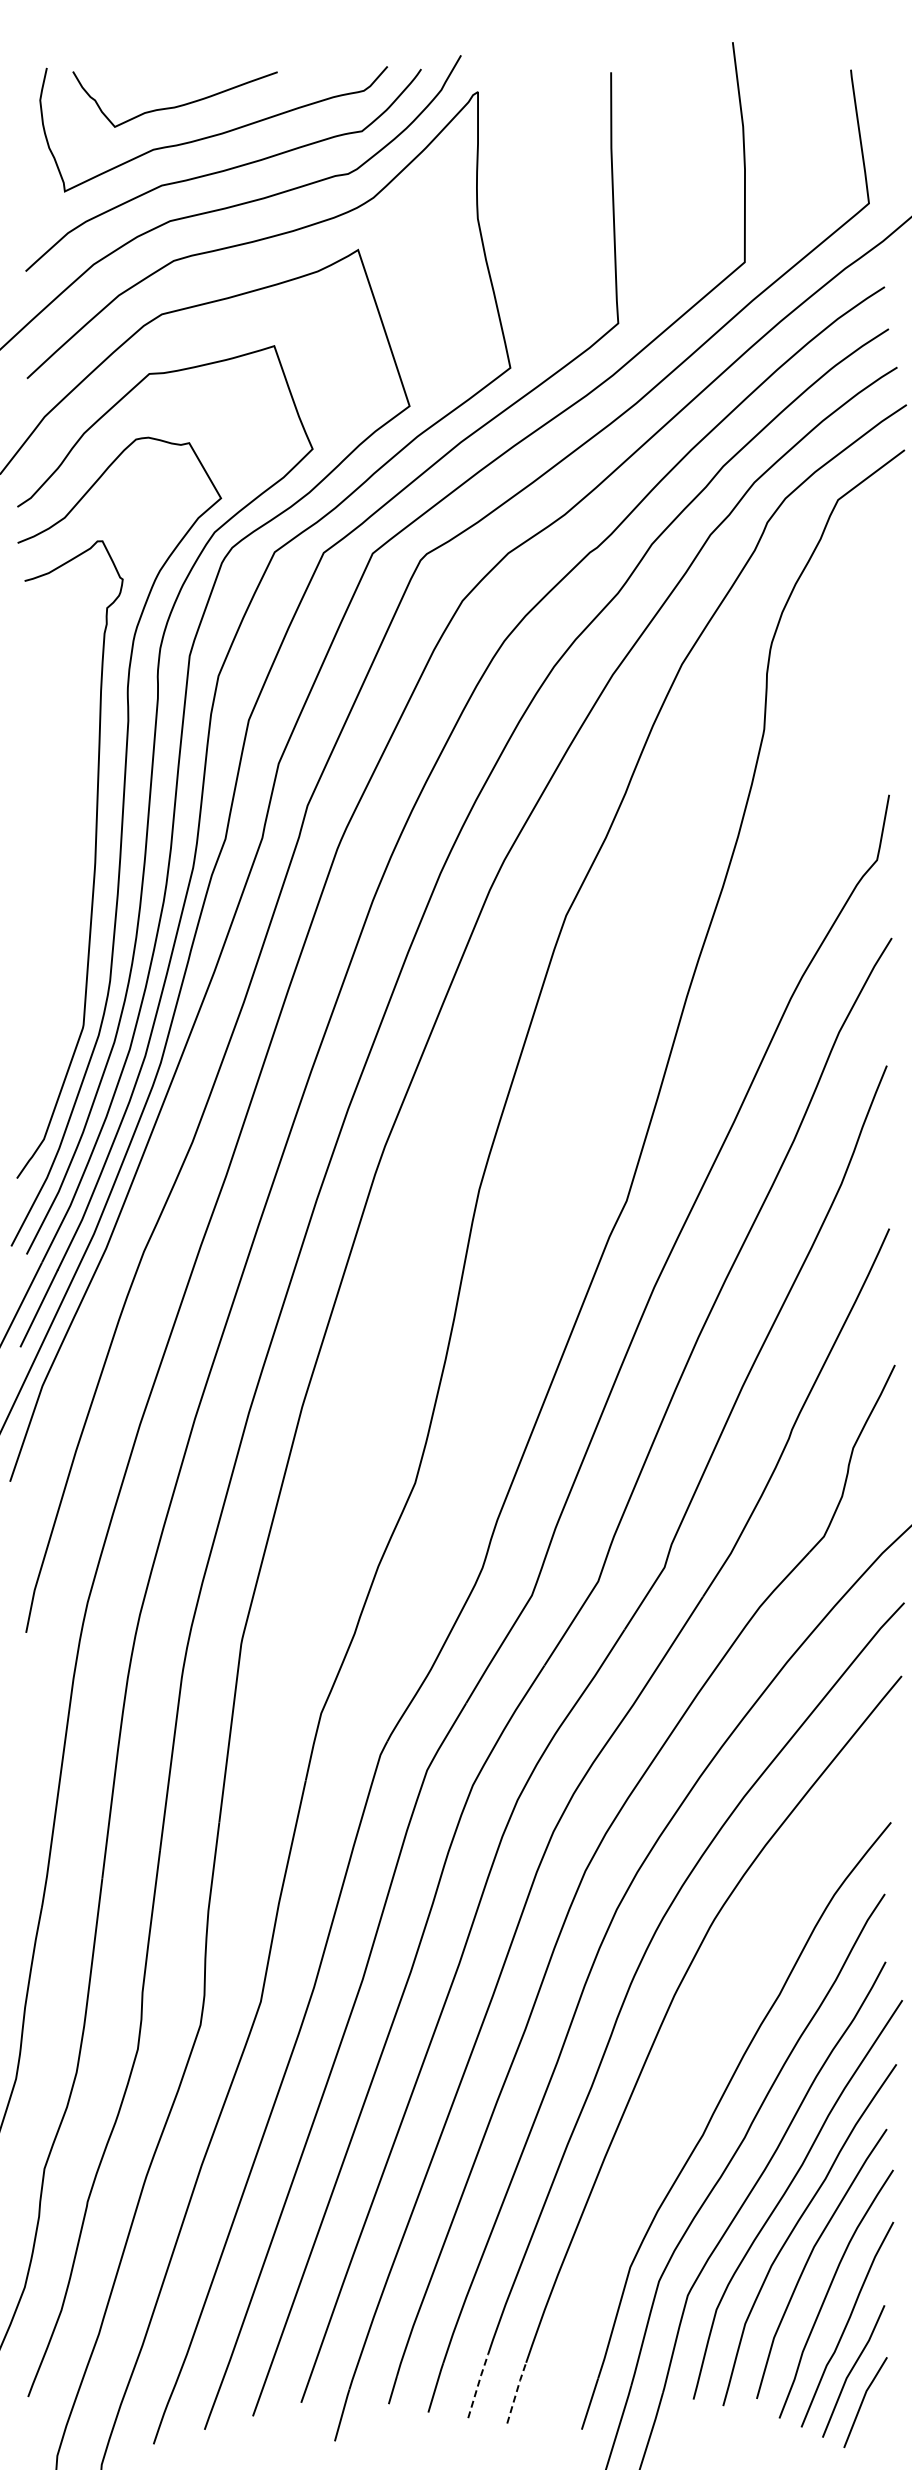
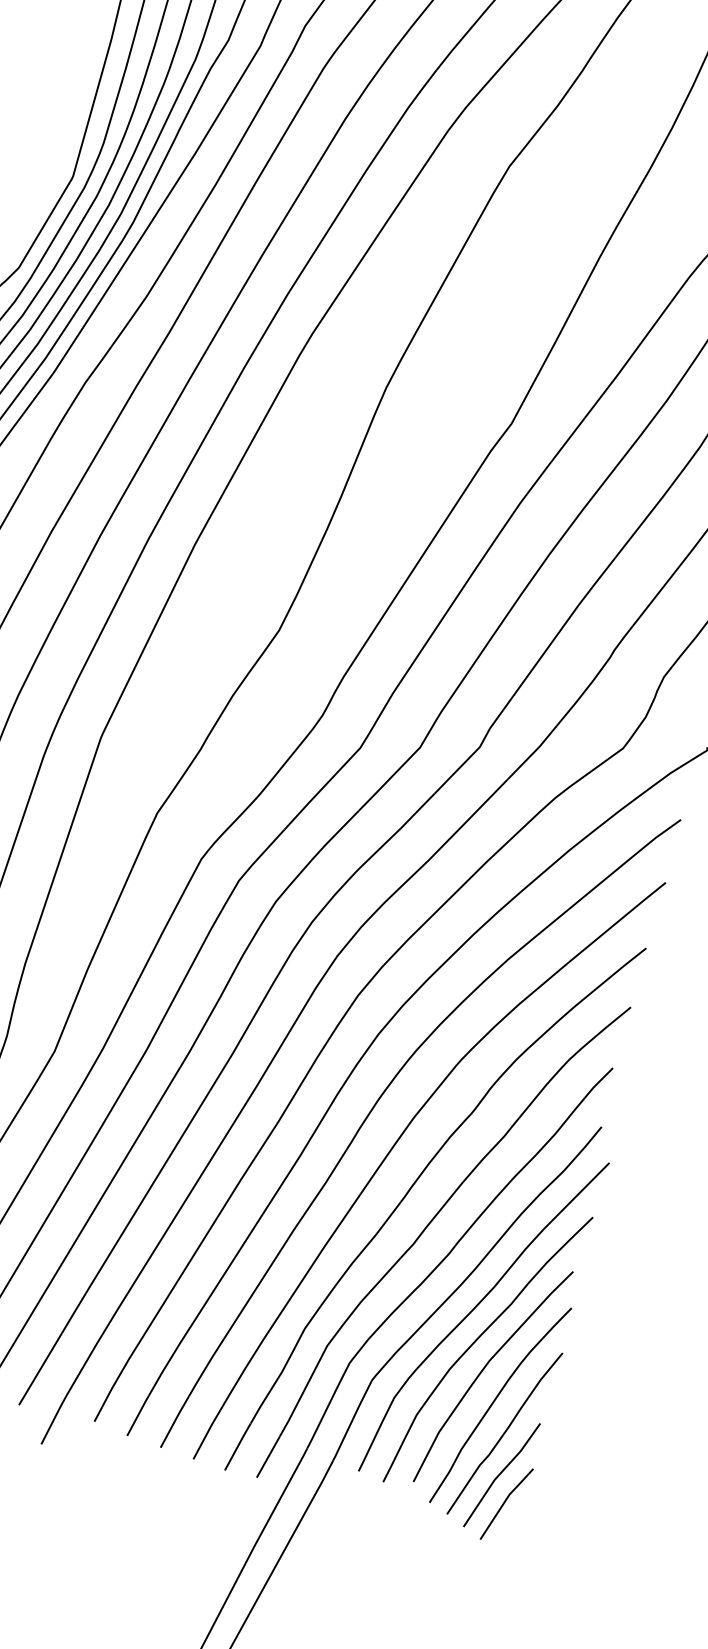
part: (687, 2076) -> (410, 1191), added
line: (478, 2385) -> (175, 1421), dashed -> solid
line: (516, 2391) -> (207, 1433), dashed -> solid

